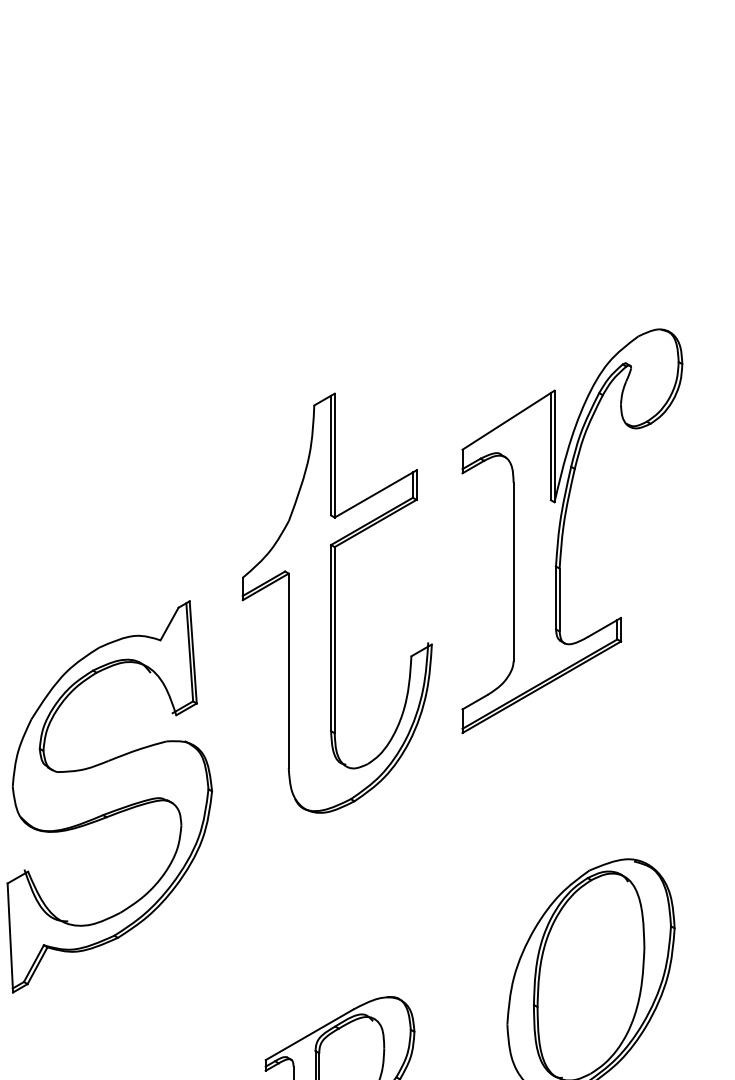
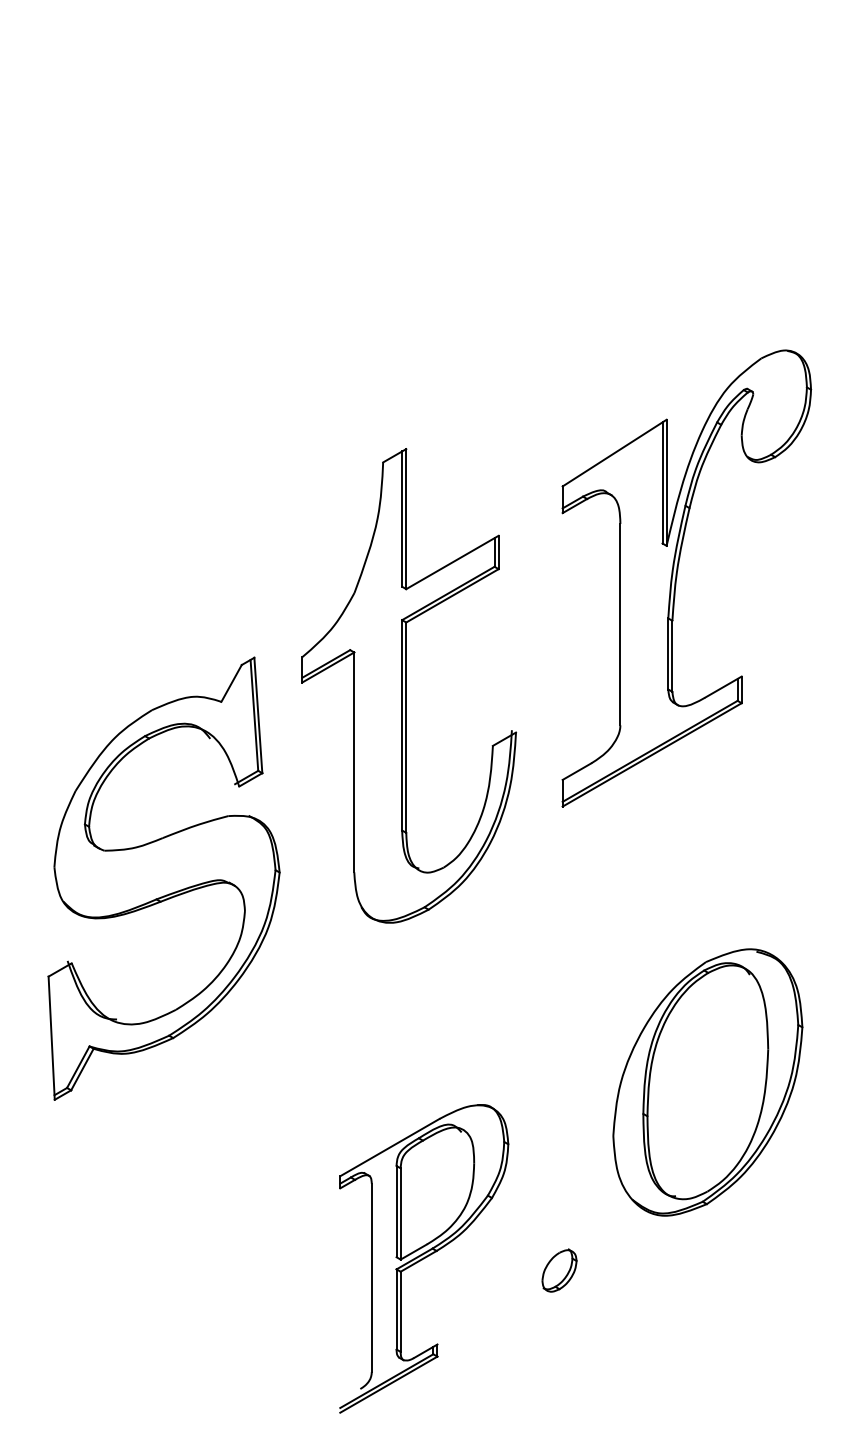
part: (337, 602) -> (409, 685), moved

